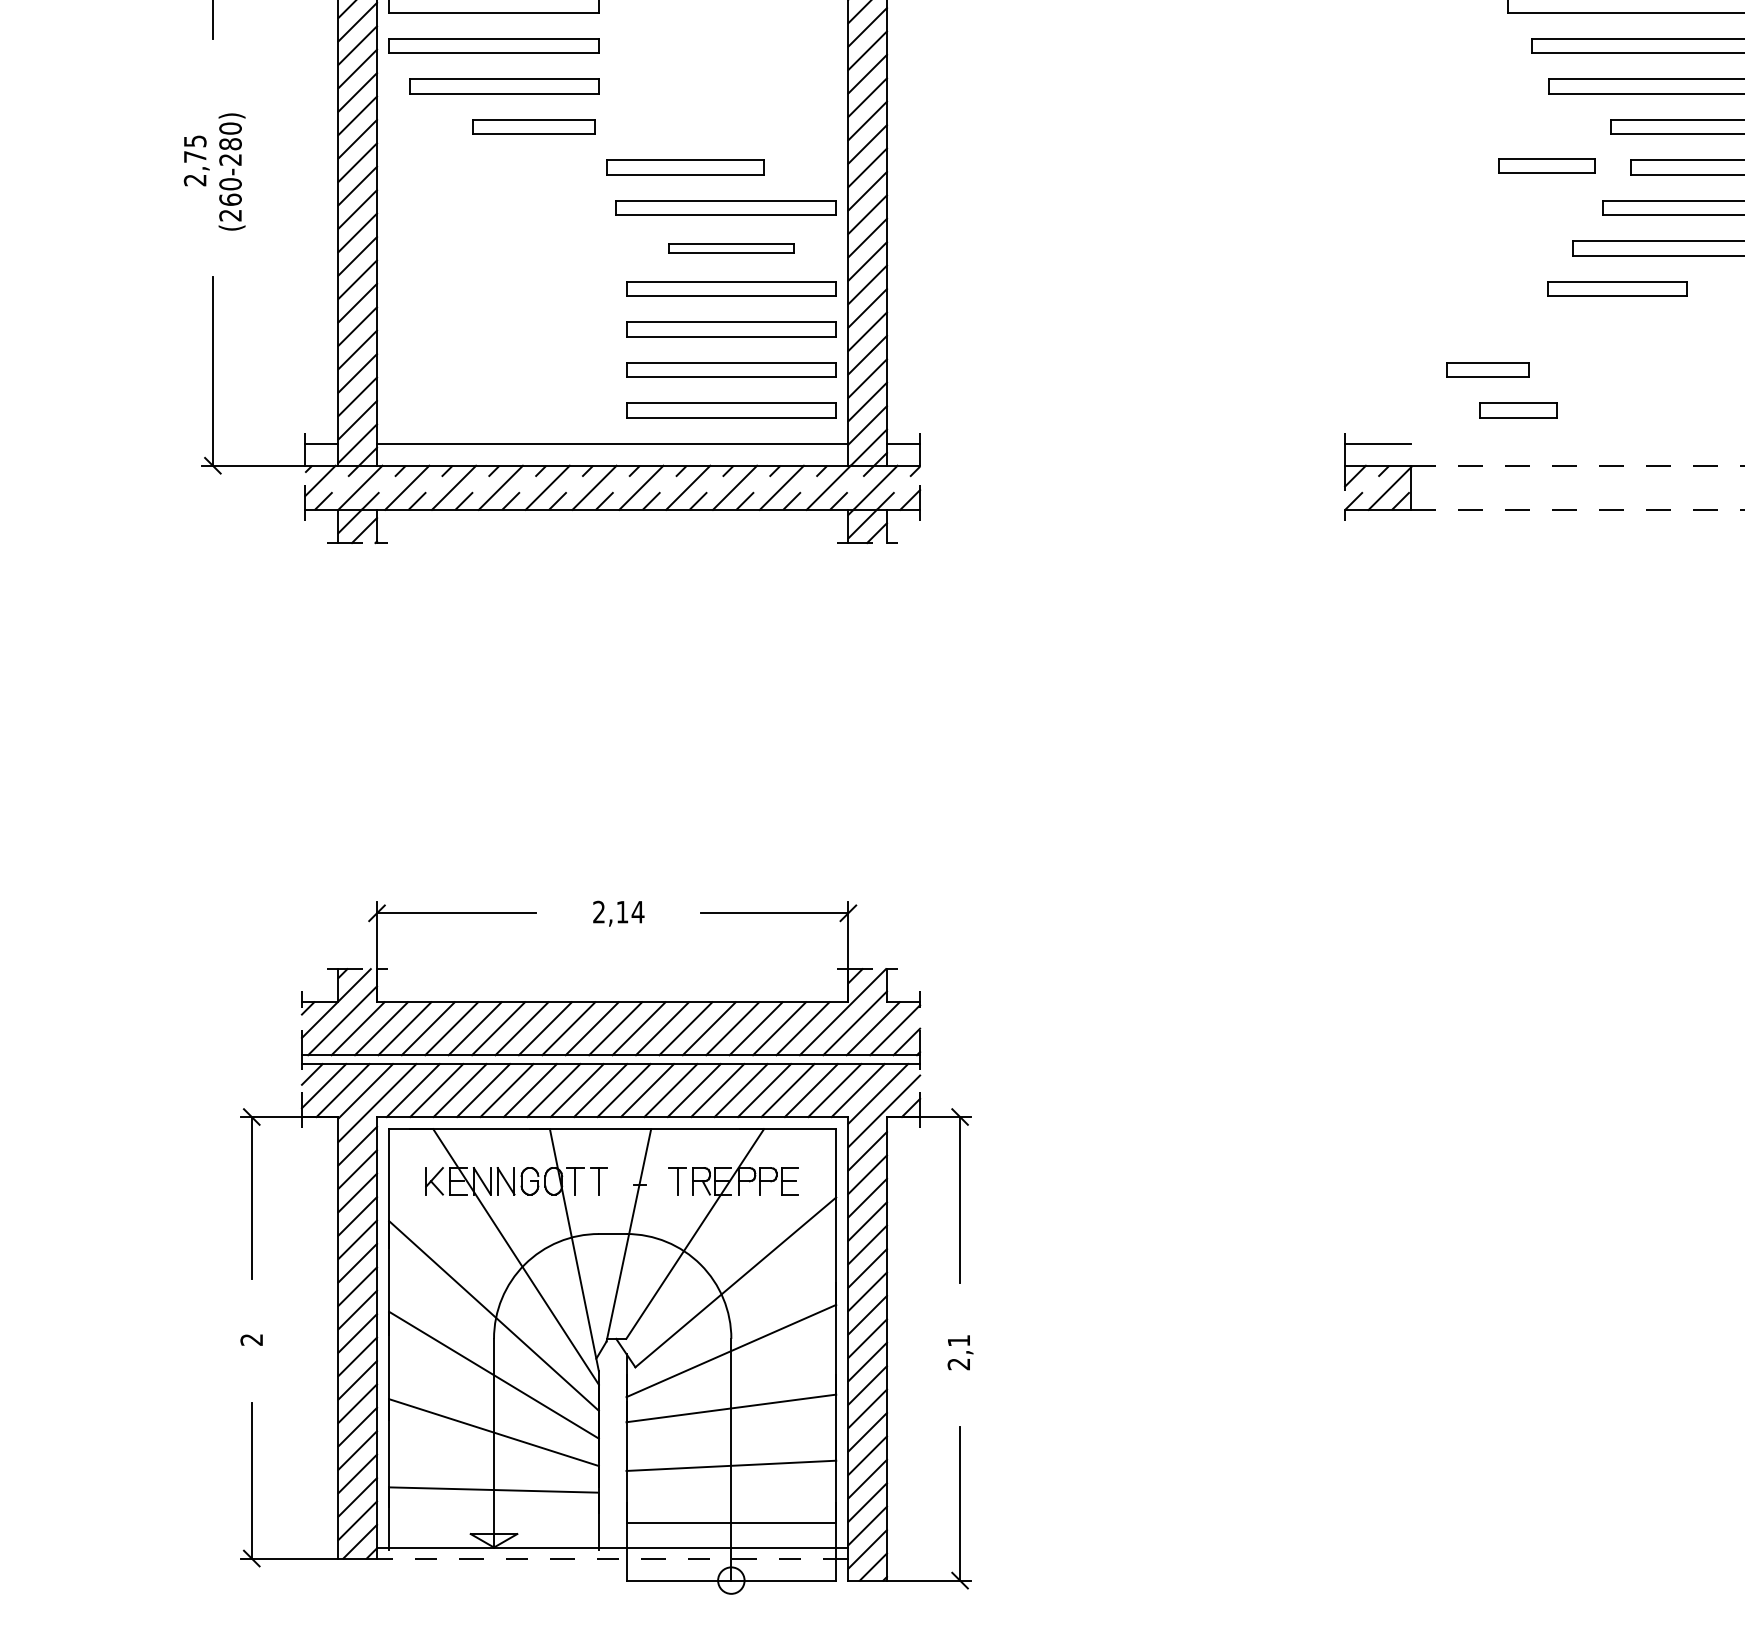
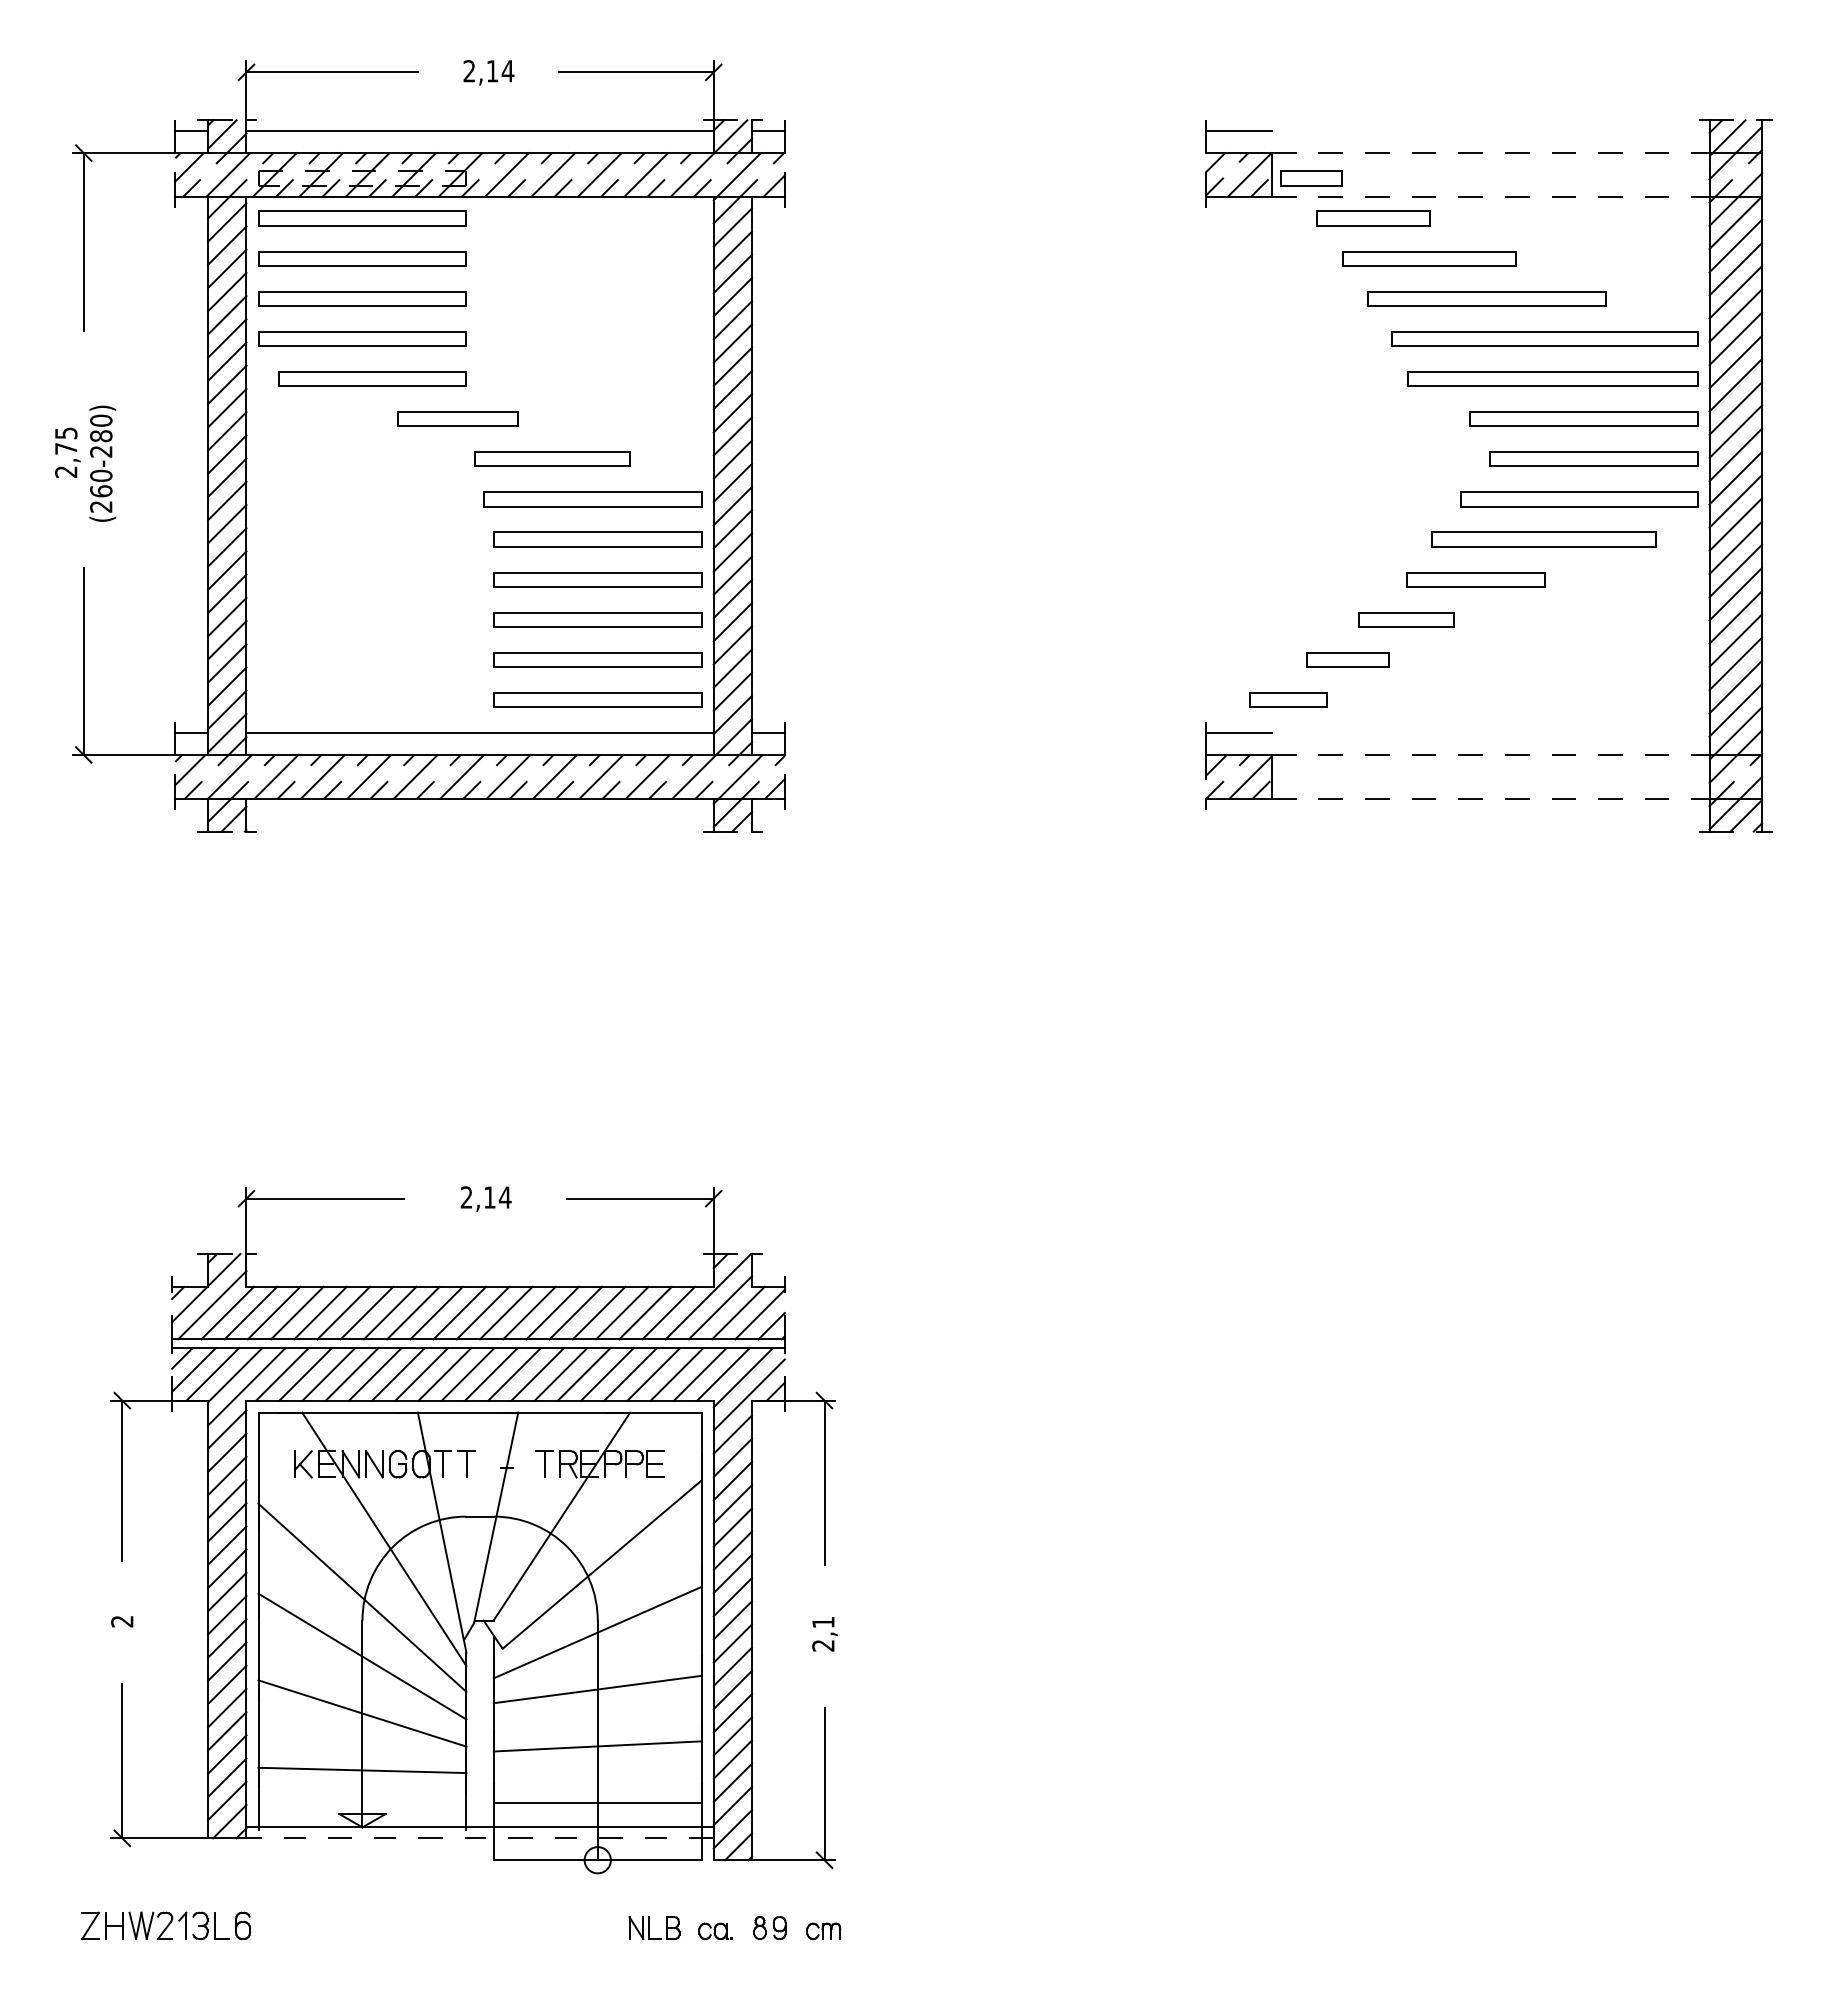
part: (533, 126) -> (457, 418), moved
part: (1547, 165) -> (1406, 619), moved
part: (731, 248) -> (597, 539), size x1.67
part: (1518, 409) -> (1288, 699), moved

